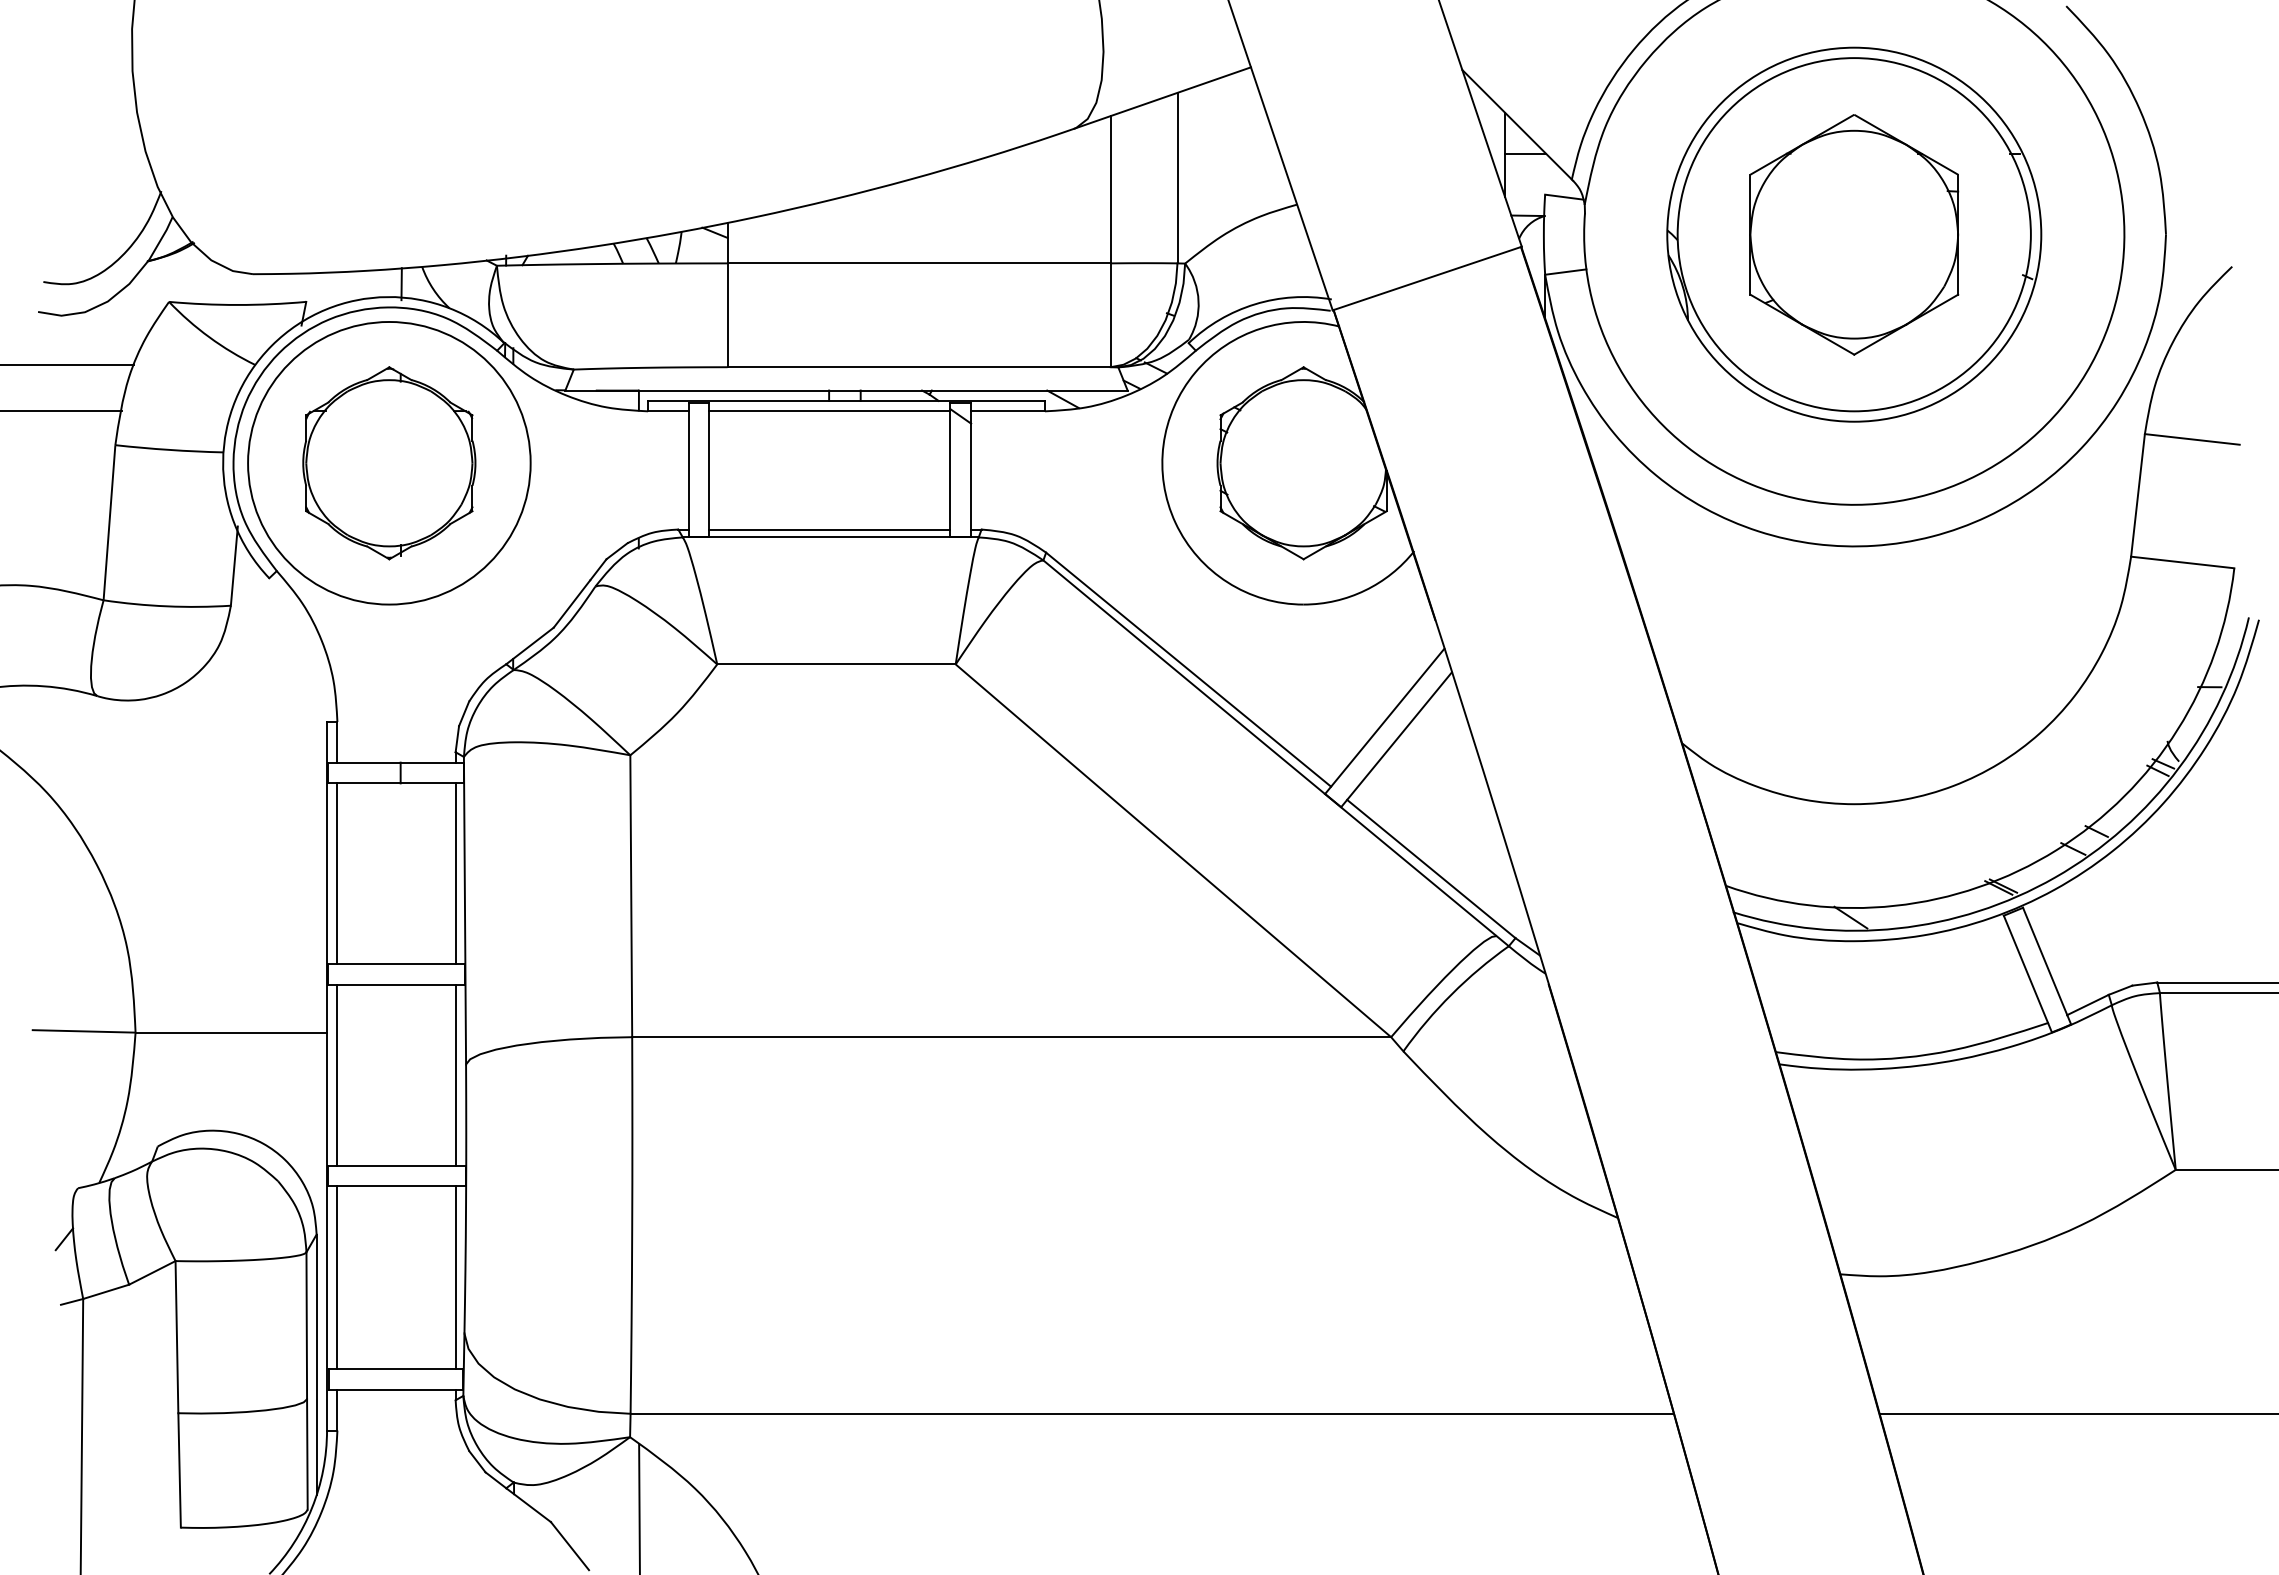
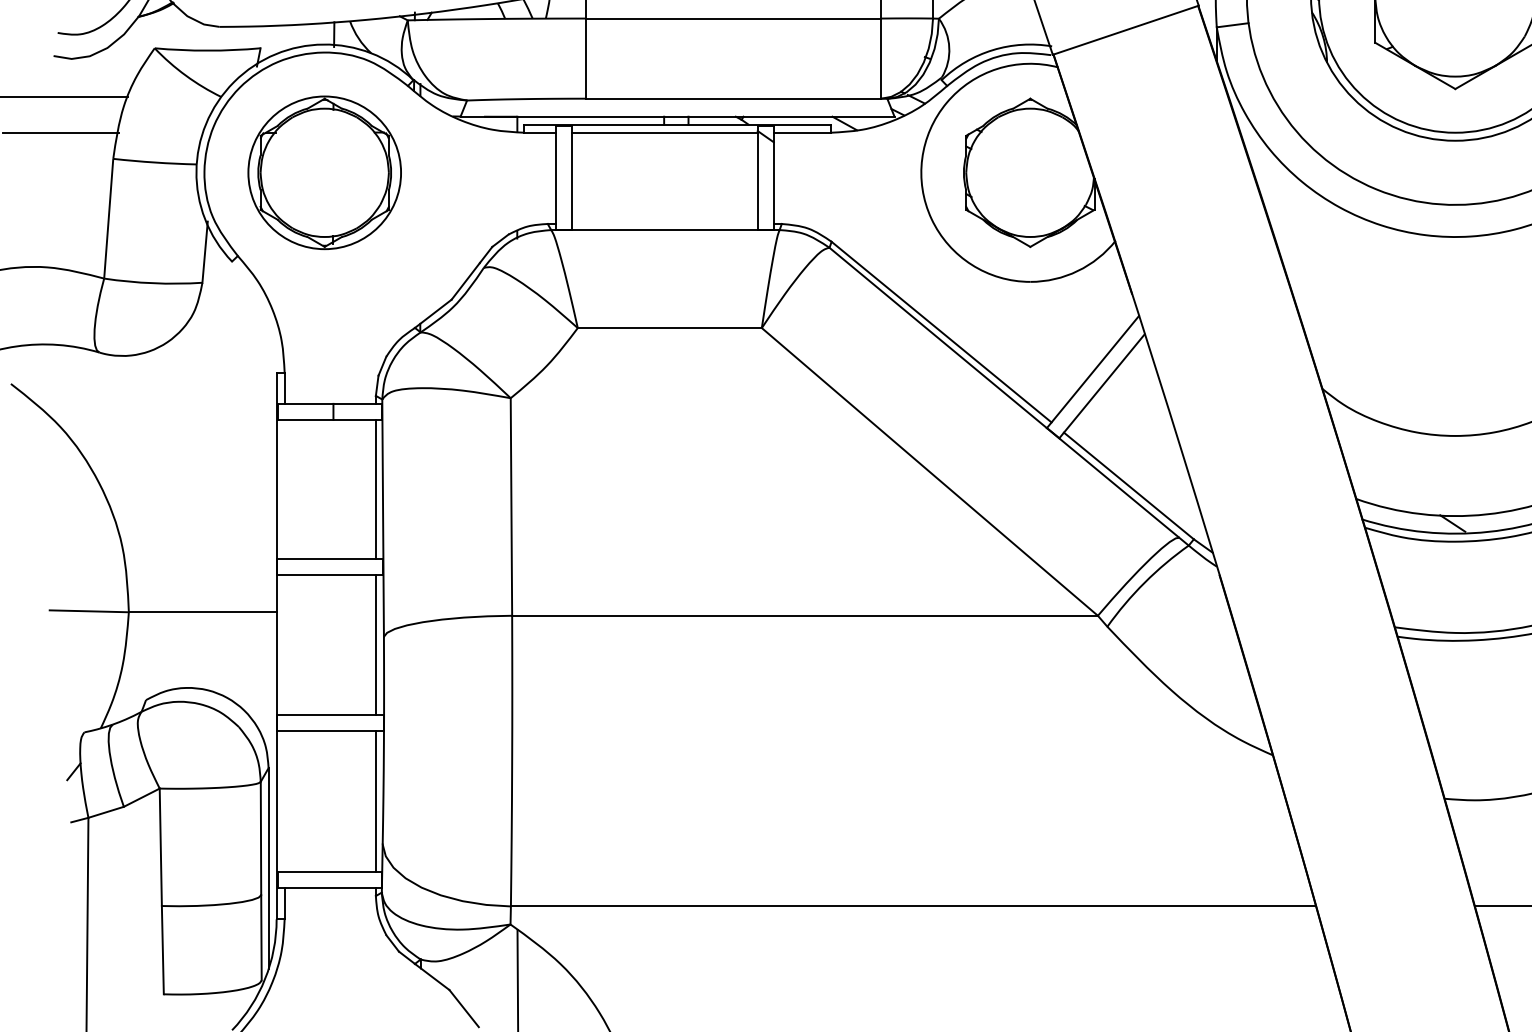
circle: (389, 462) -> (324, 172), size x0.7
line: (829, 529) -> (664, 223), removed
line: (337, 873) -> (284, 489), removed
line: (337, 1074) -> (284, 644), removed
line: (337, 1277) -> (284, 801), removed

